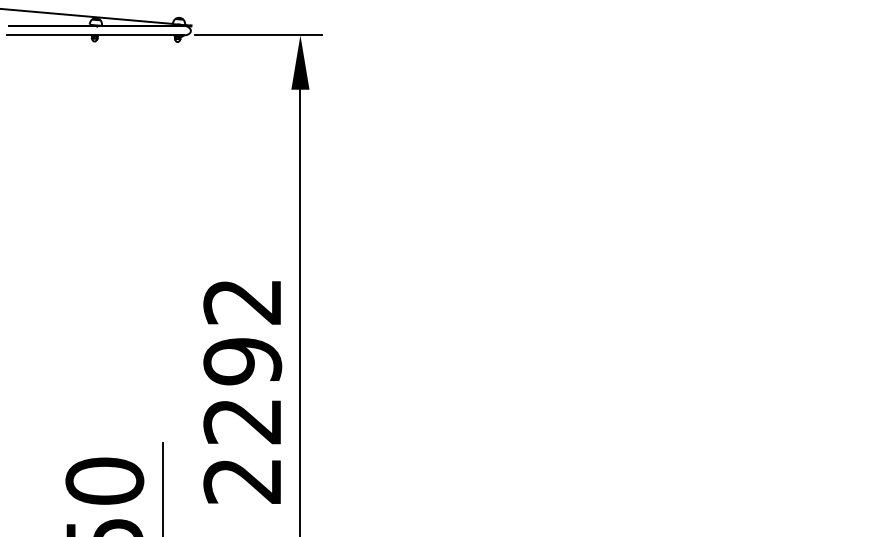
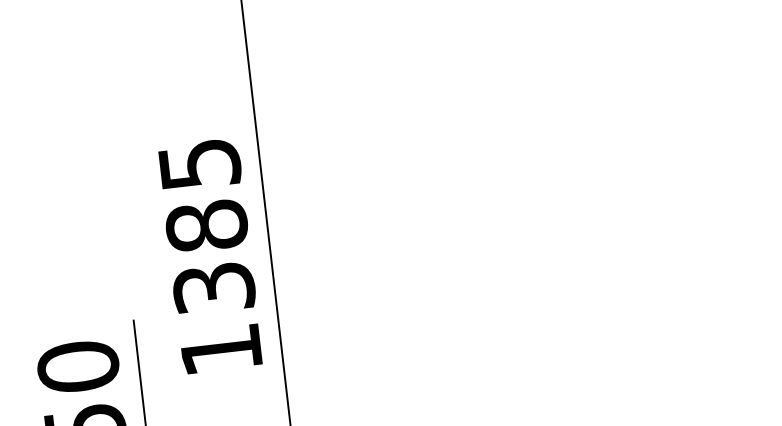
text: (242, 391) -> (210, 257), 2292 -> 1385

